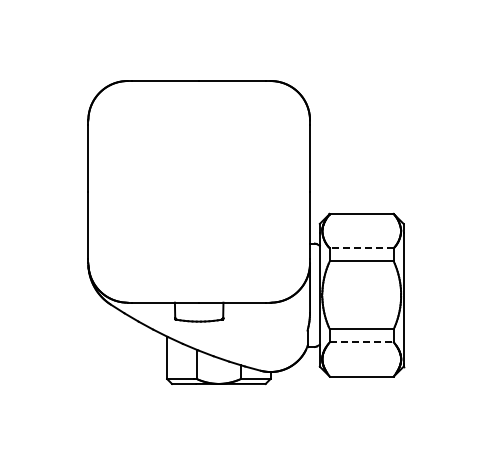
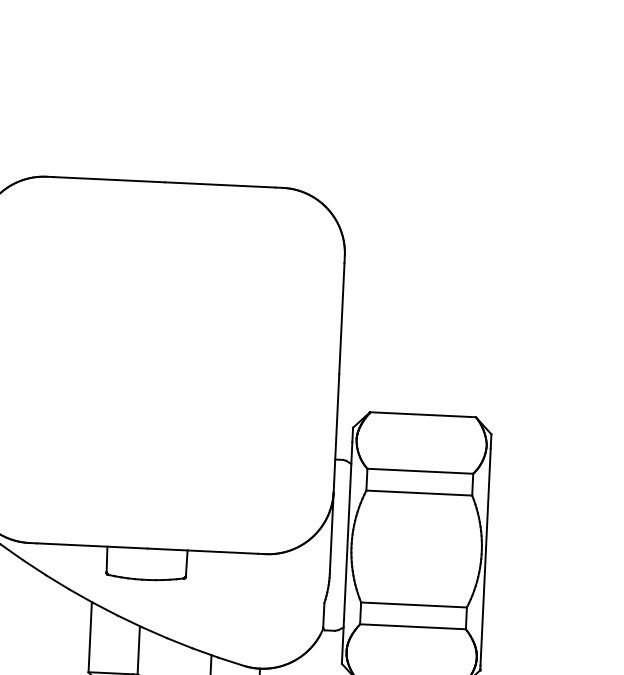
line: (361, 248) -> (419, 471), dashed -> solid
line: (362, 342) -> (414, 627), dashed -> solid

